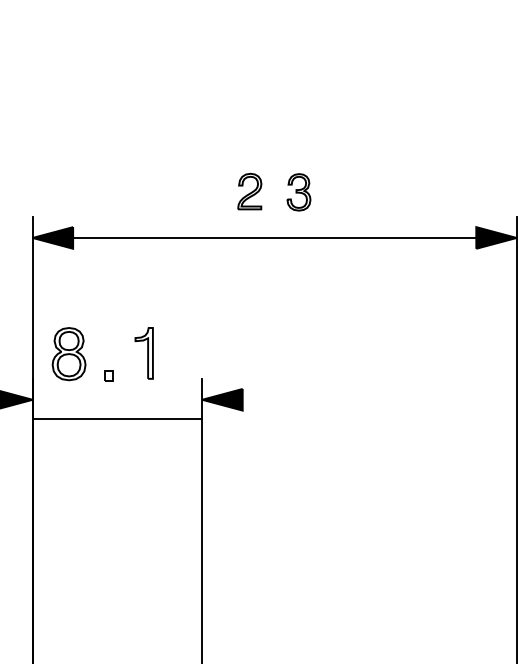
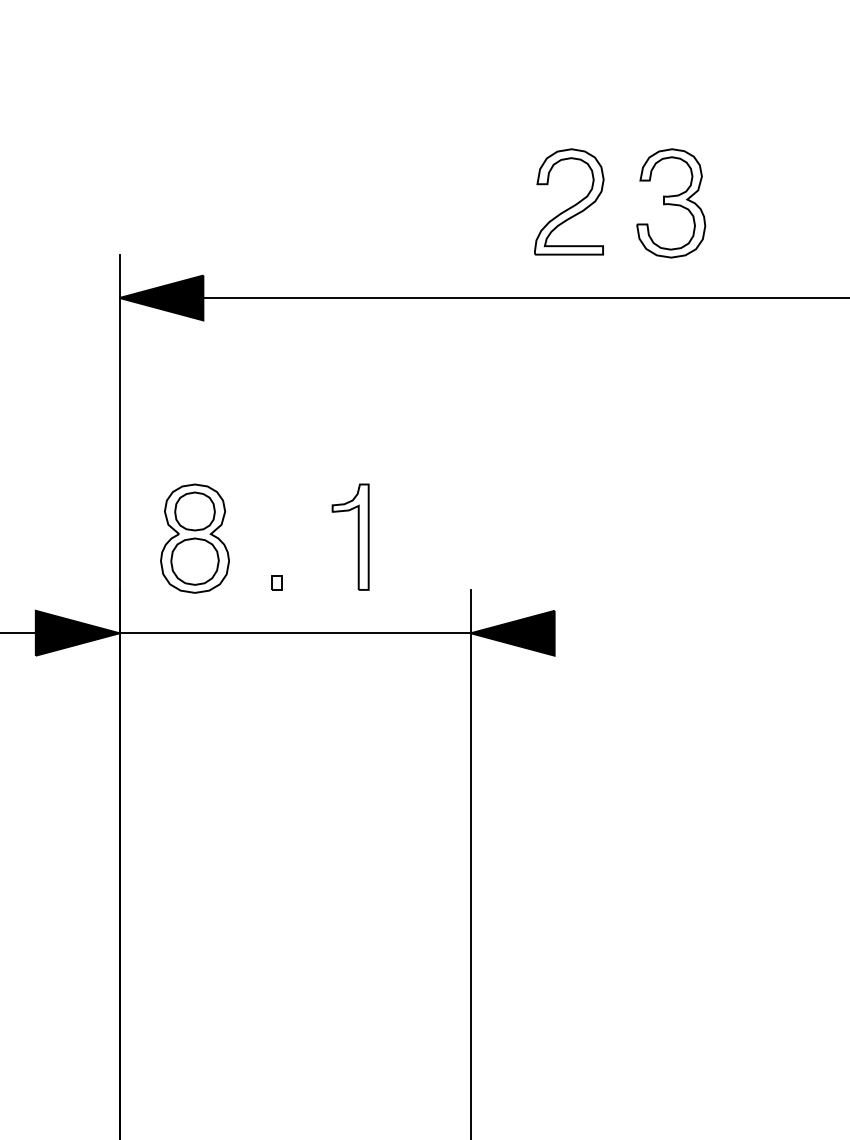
part: (249, 191) -> (568, 201), size x1.43
part: (298, 192) -> (670, 203), size x1.43
part: (108, 375) -> (276, 582), size x0.62
line: (117, 418) -> (295, 632), moved

